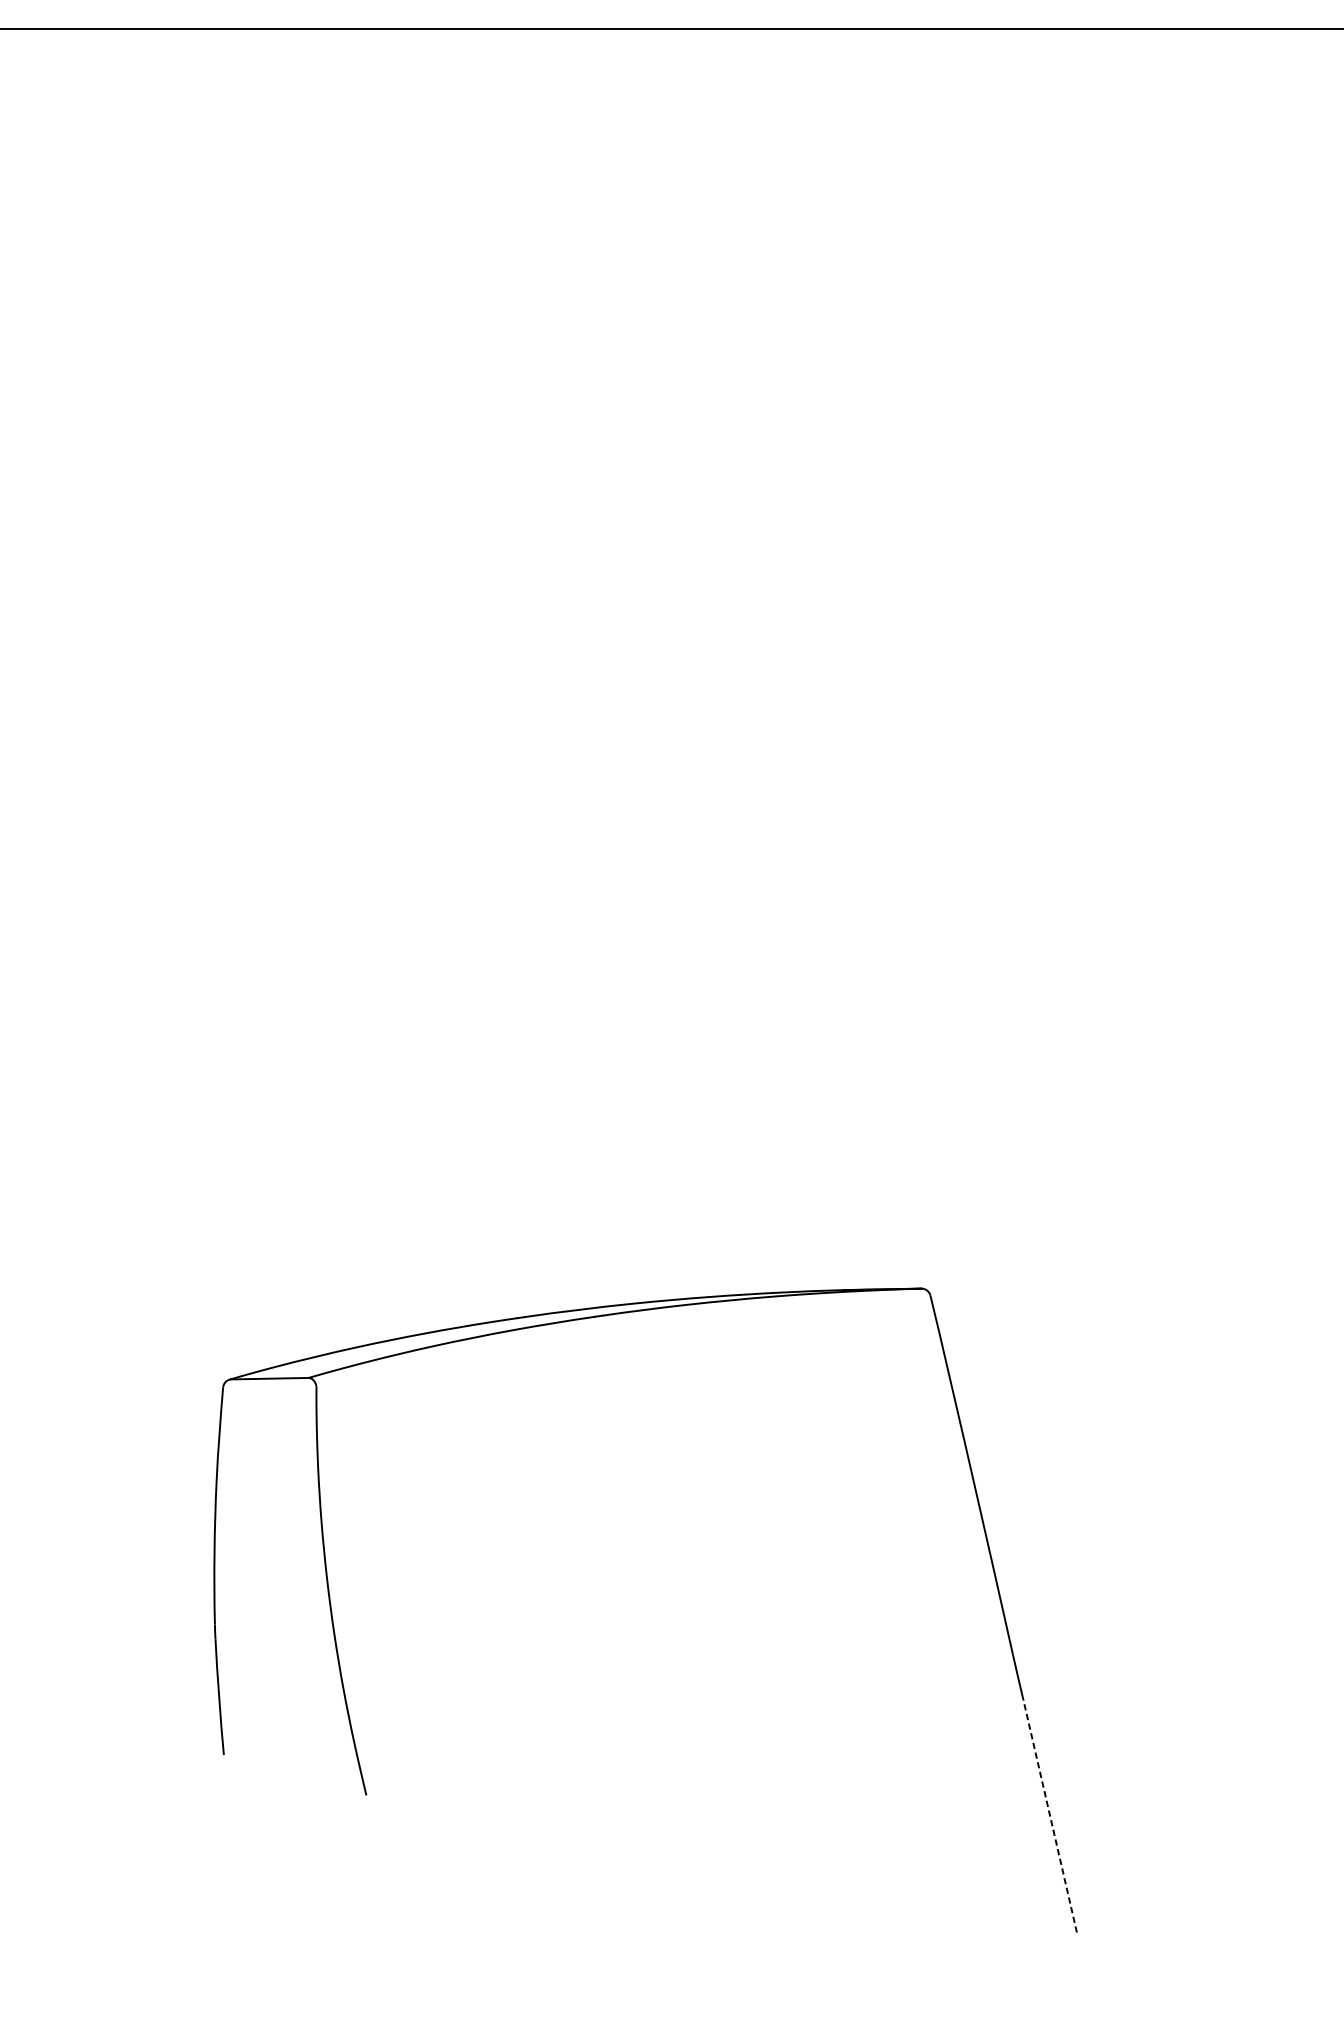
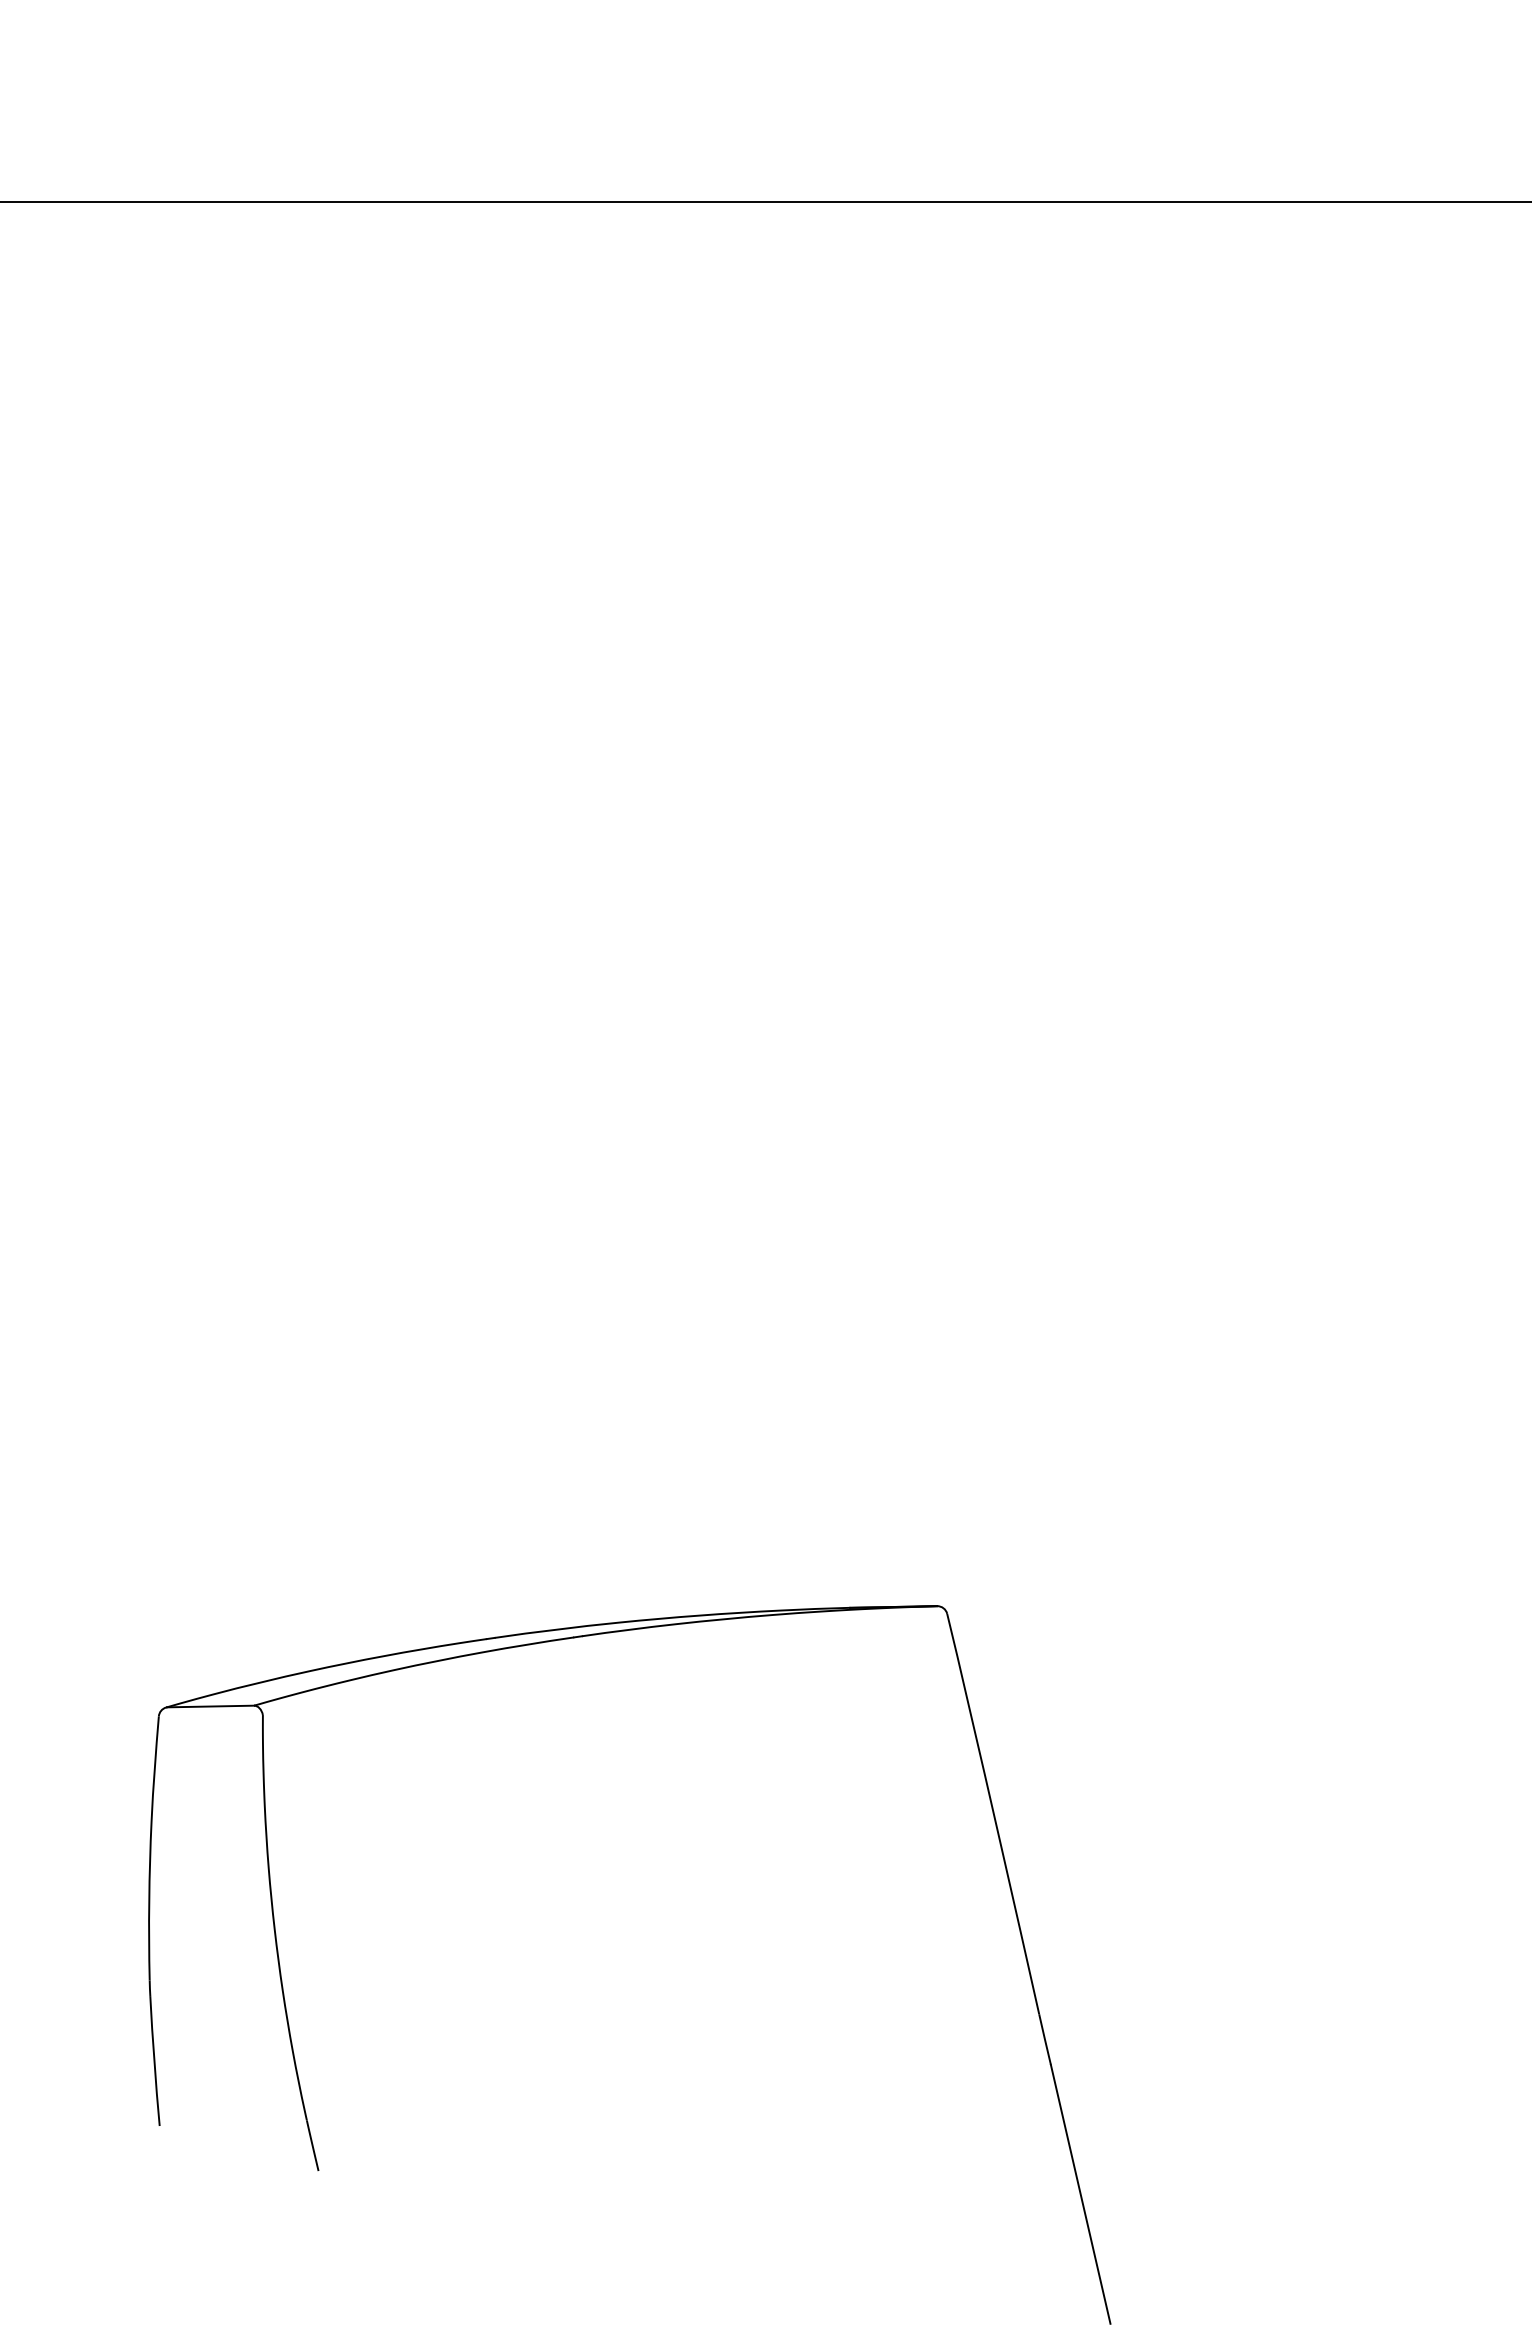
line: (1050, 1816) -> (1080, 2194), dashed -> solid

